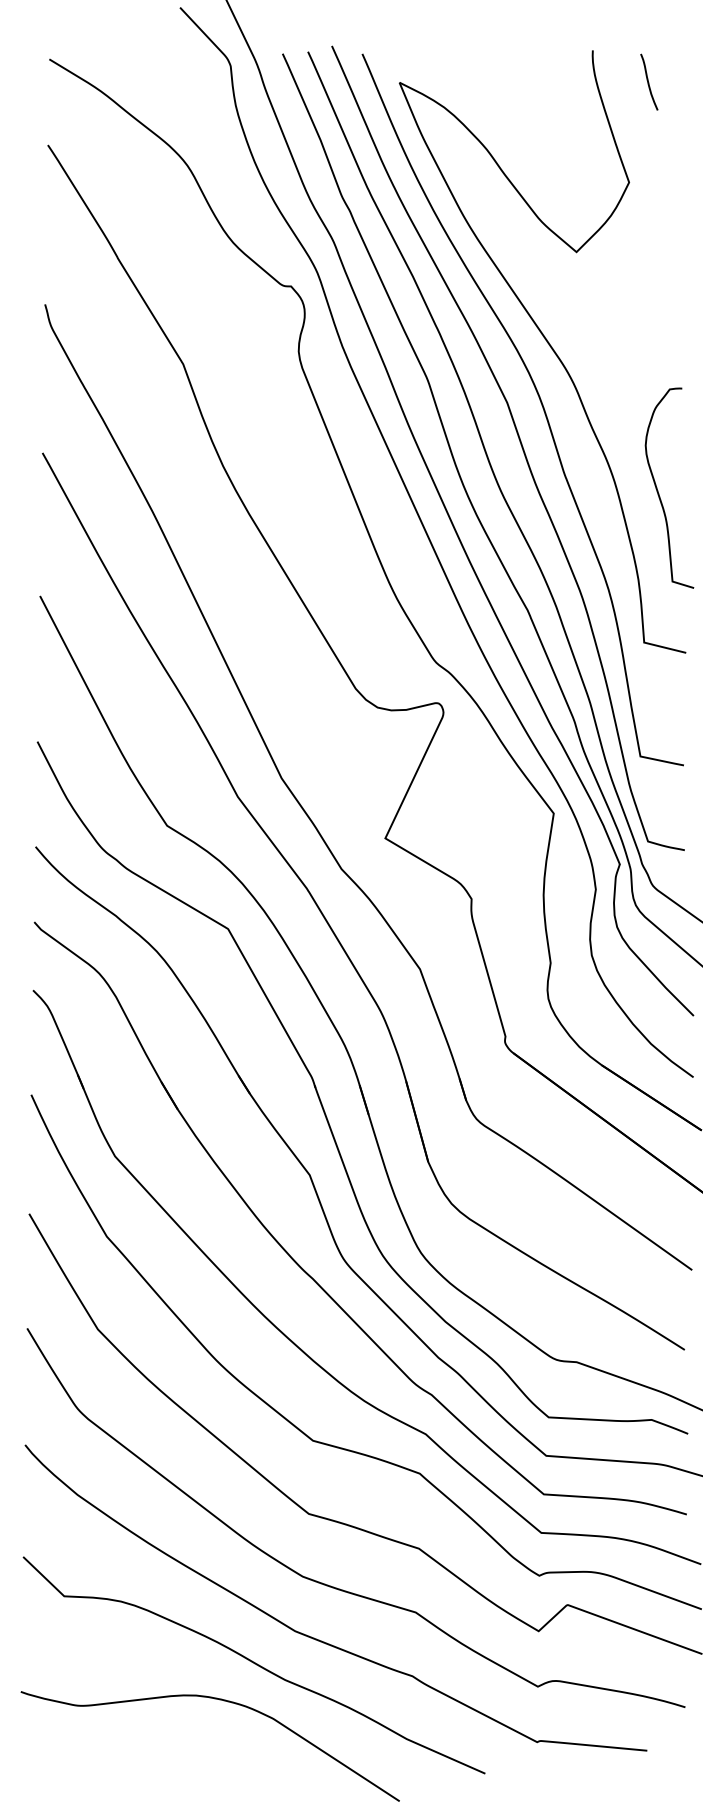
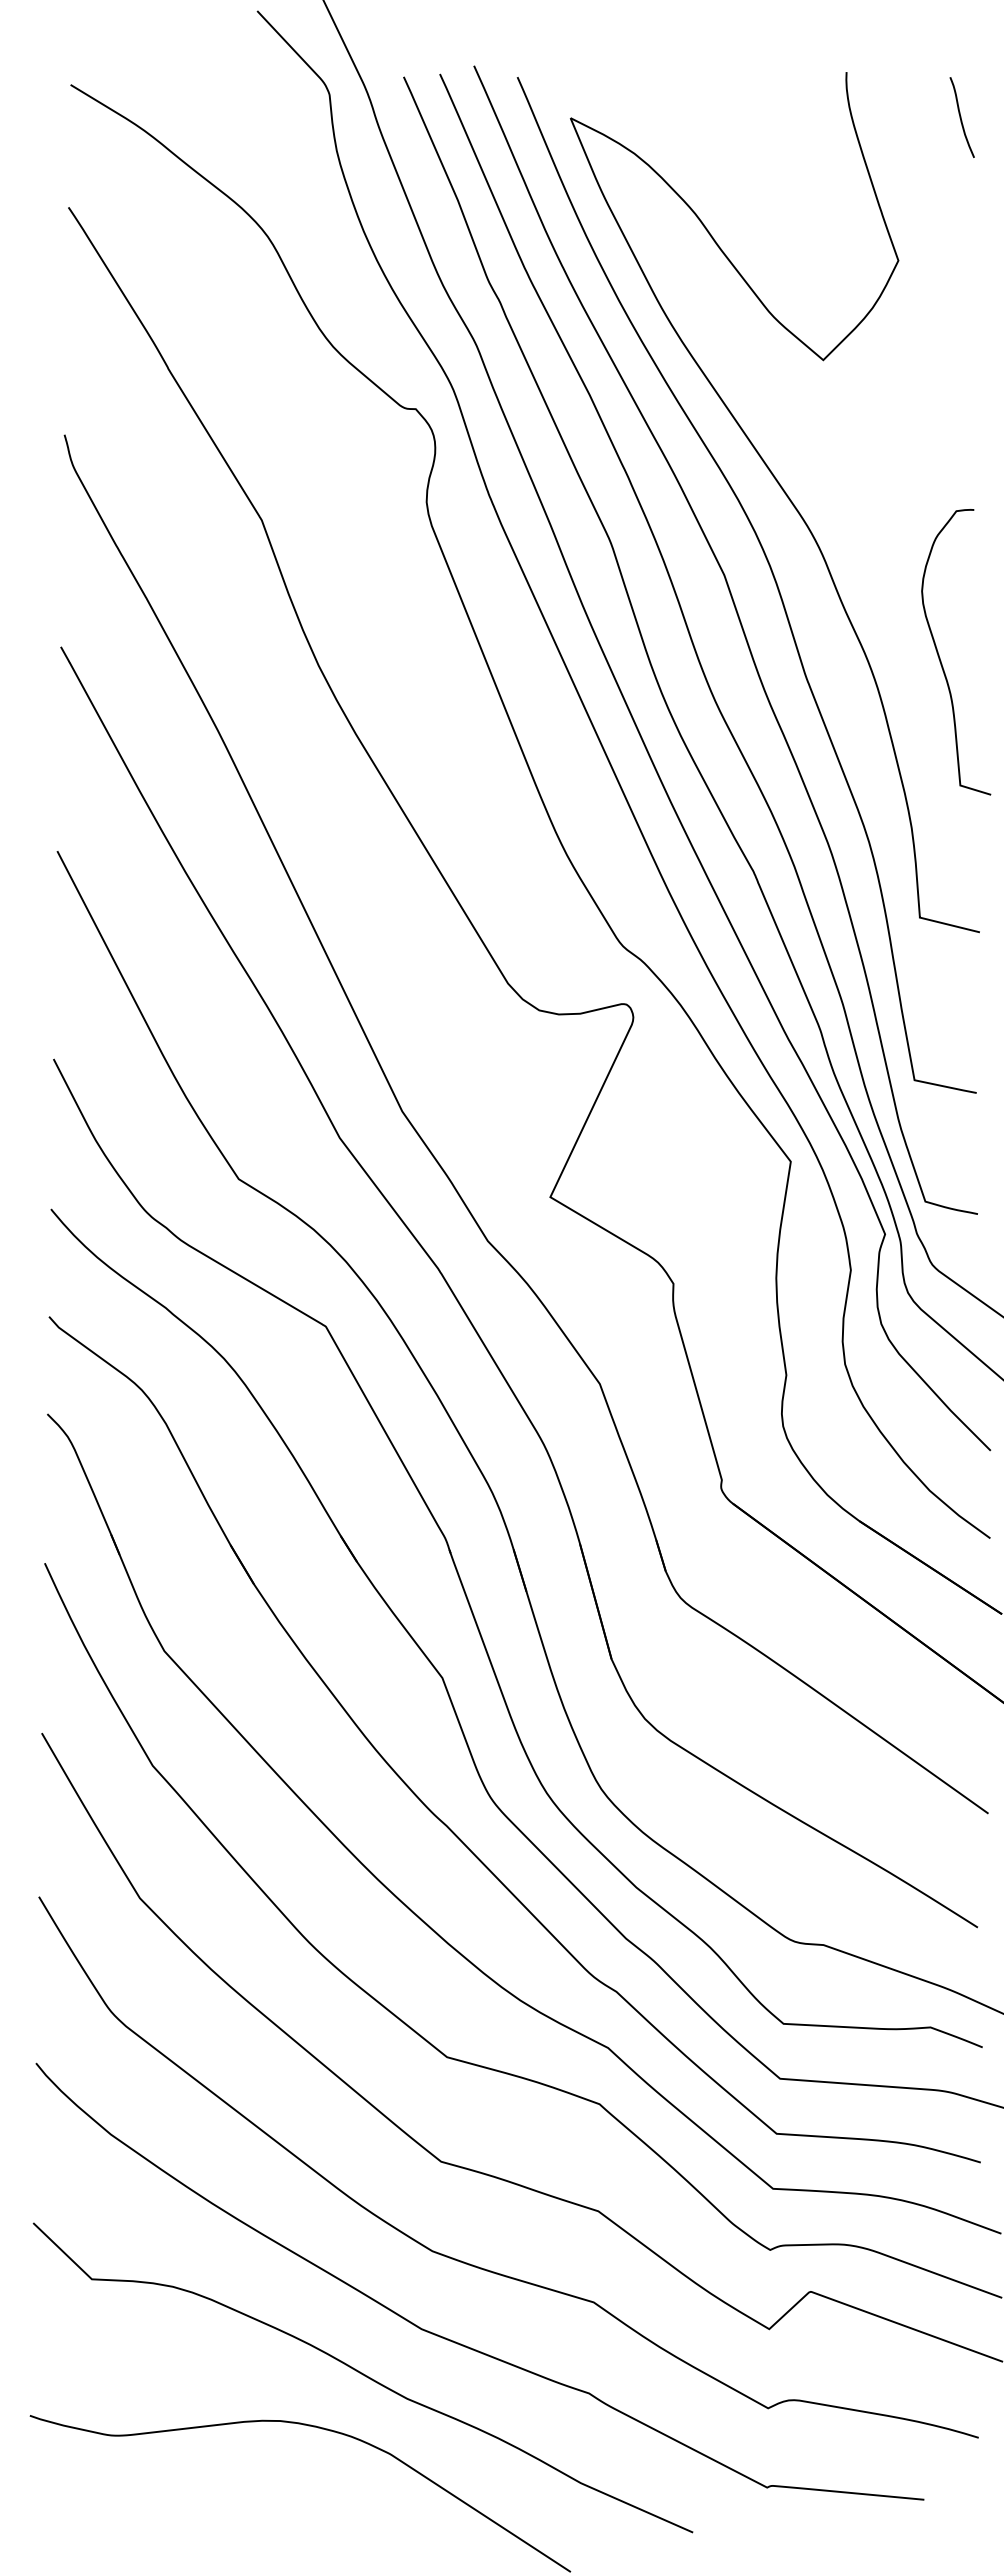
curve: (648, 82) -> (961, 117), moved
curve: (658, 491) -> (940, 657), moved

